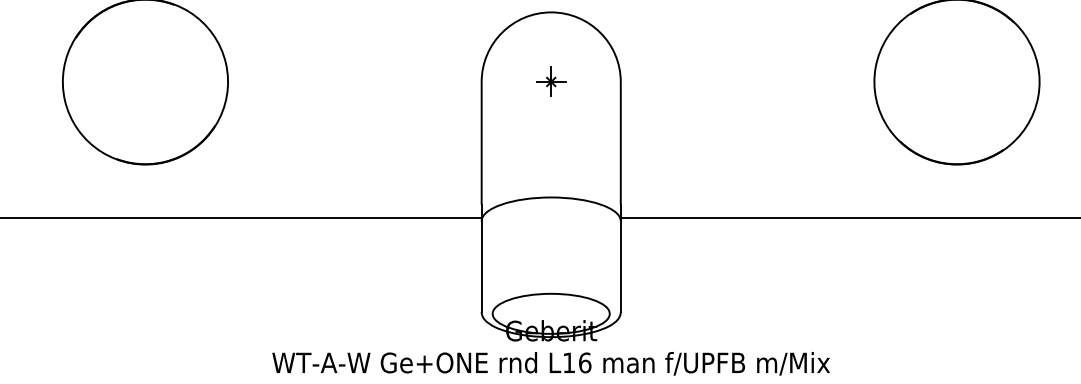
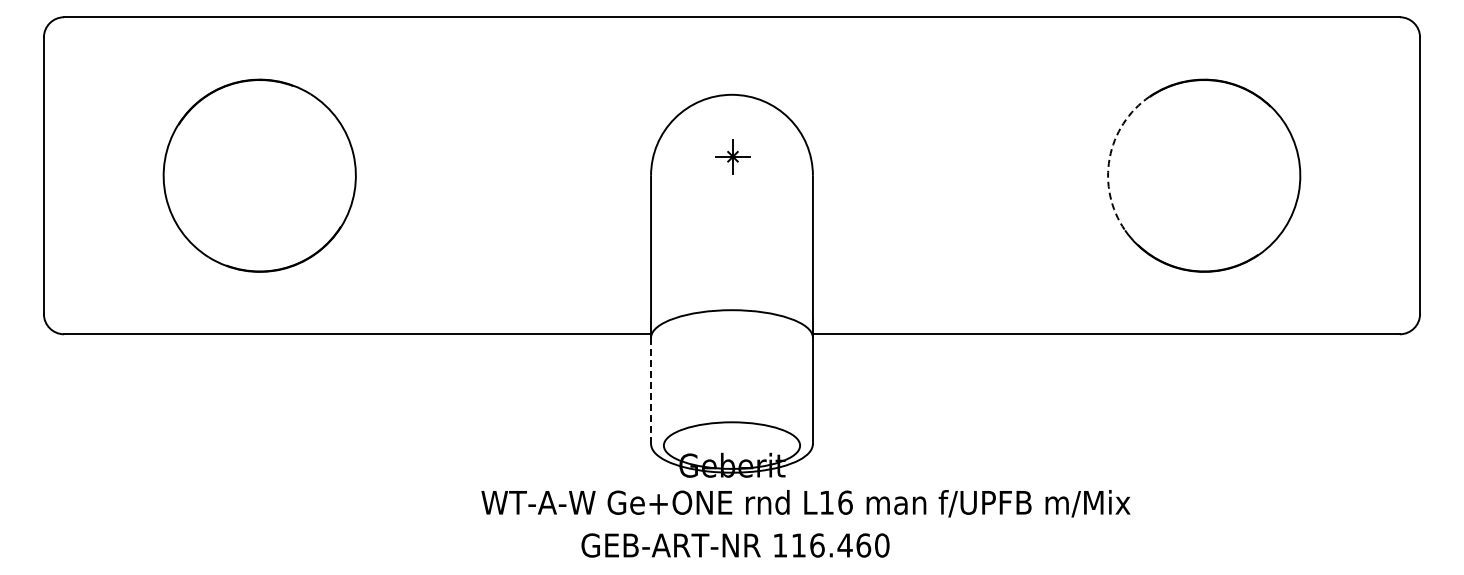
arc: (875, 67) -> (1109, 158), solid -> dashed
part: (550, 81) -> (732, 156), moved
line: (482, 266) -> (651, 390), solid -> dashed
text: (550, 363) -> (805, 503), moved

